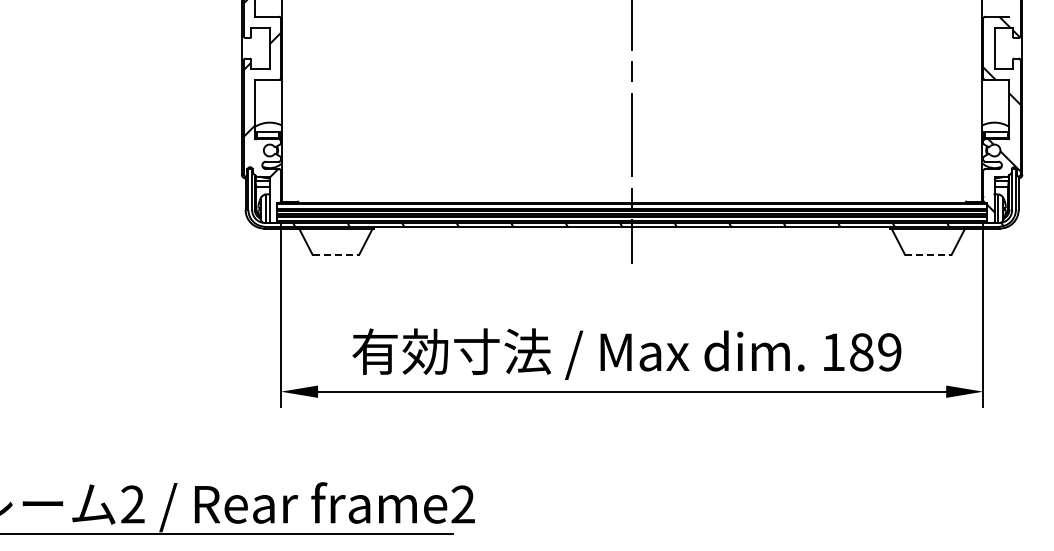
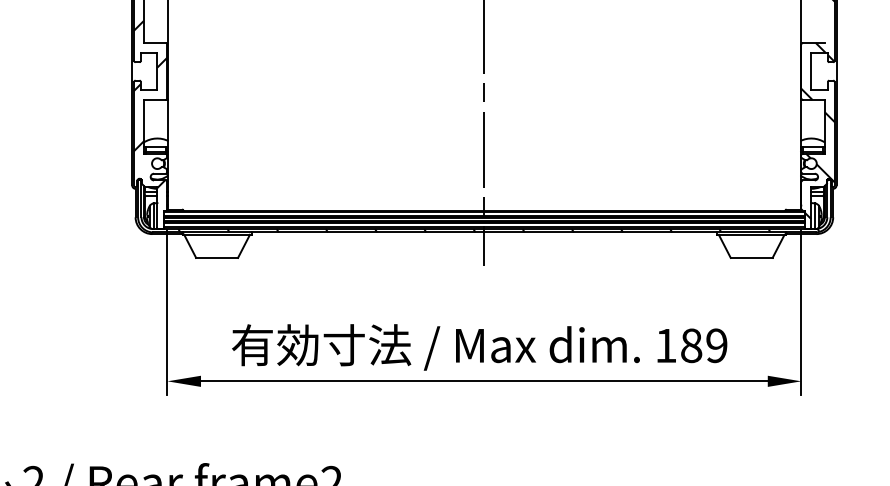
line: (336, 254) -> (217, 257), dashed -> solid
line: (928, 254) -> (751, 257), dashed -> solid

